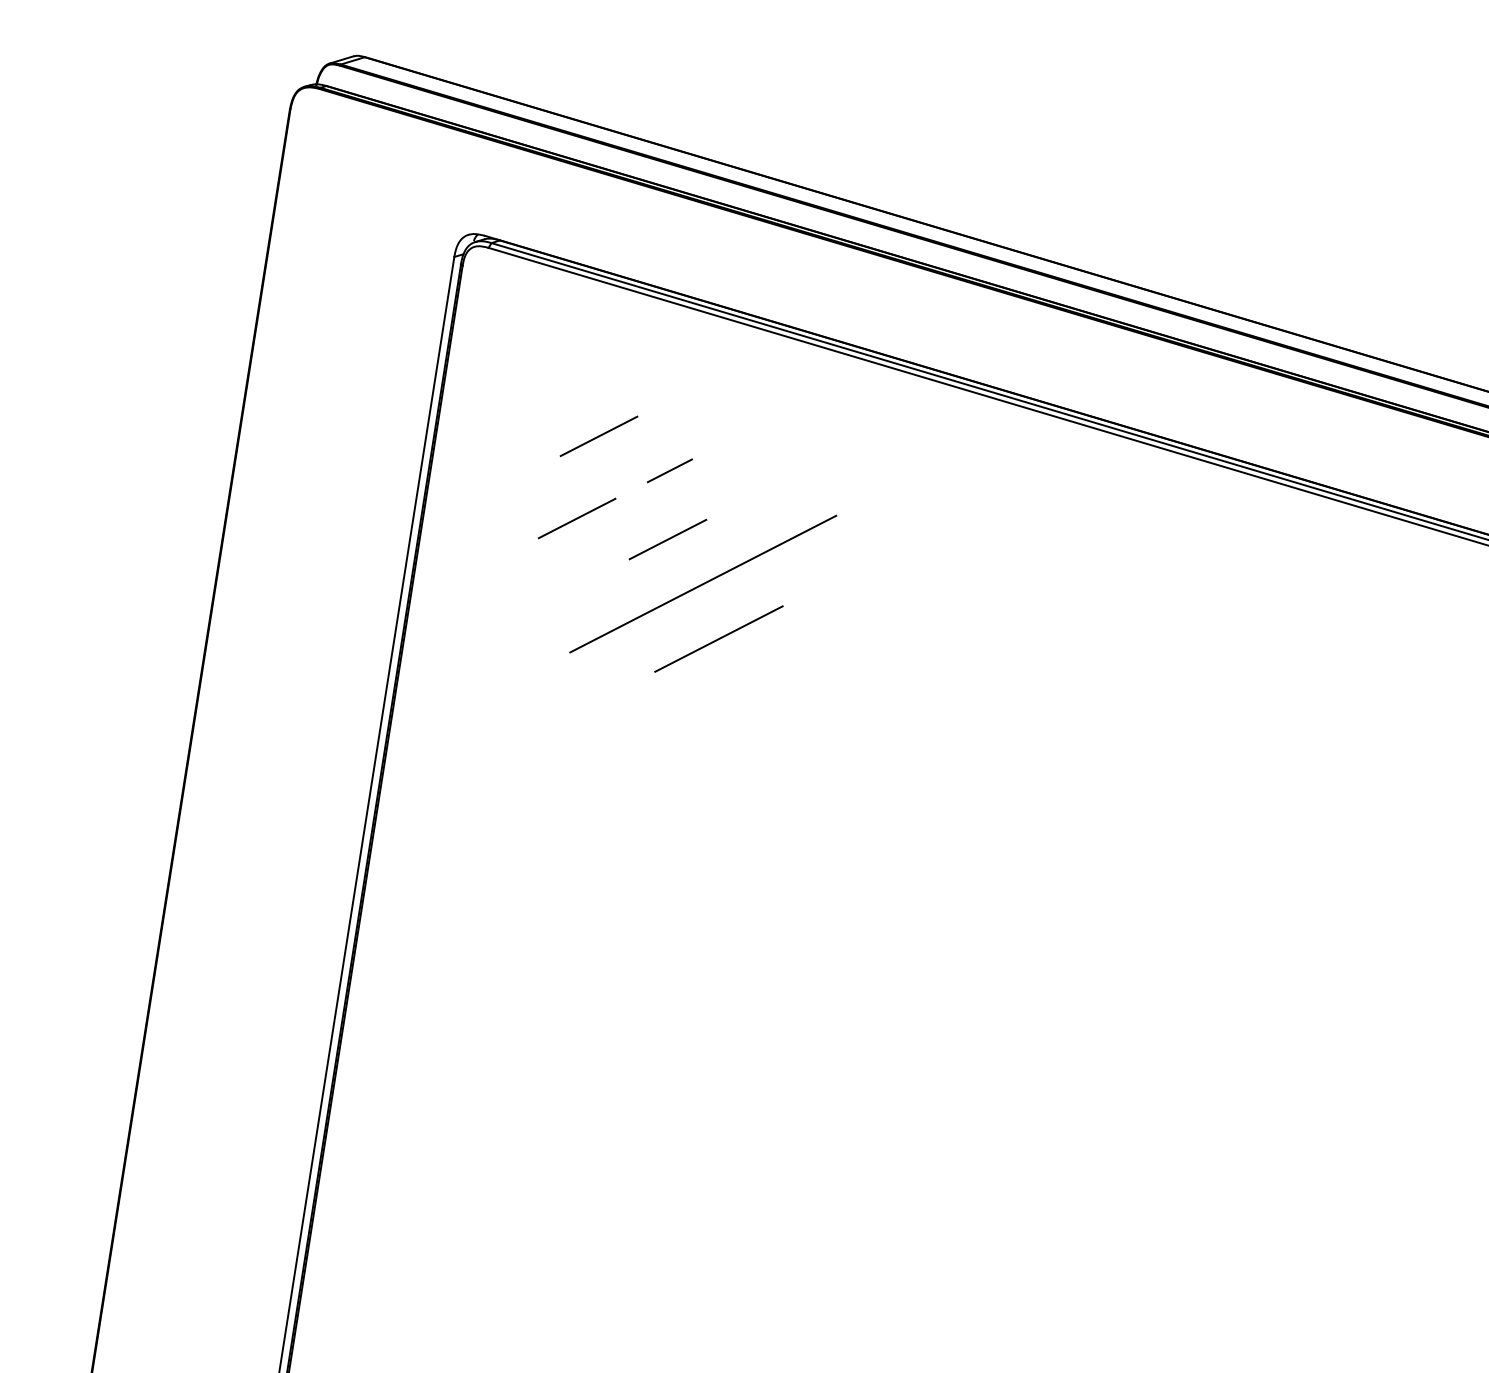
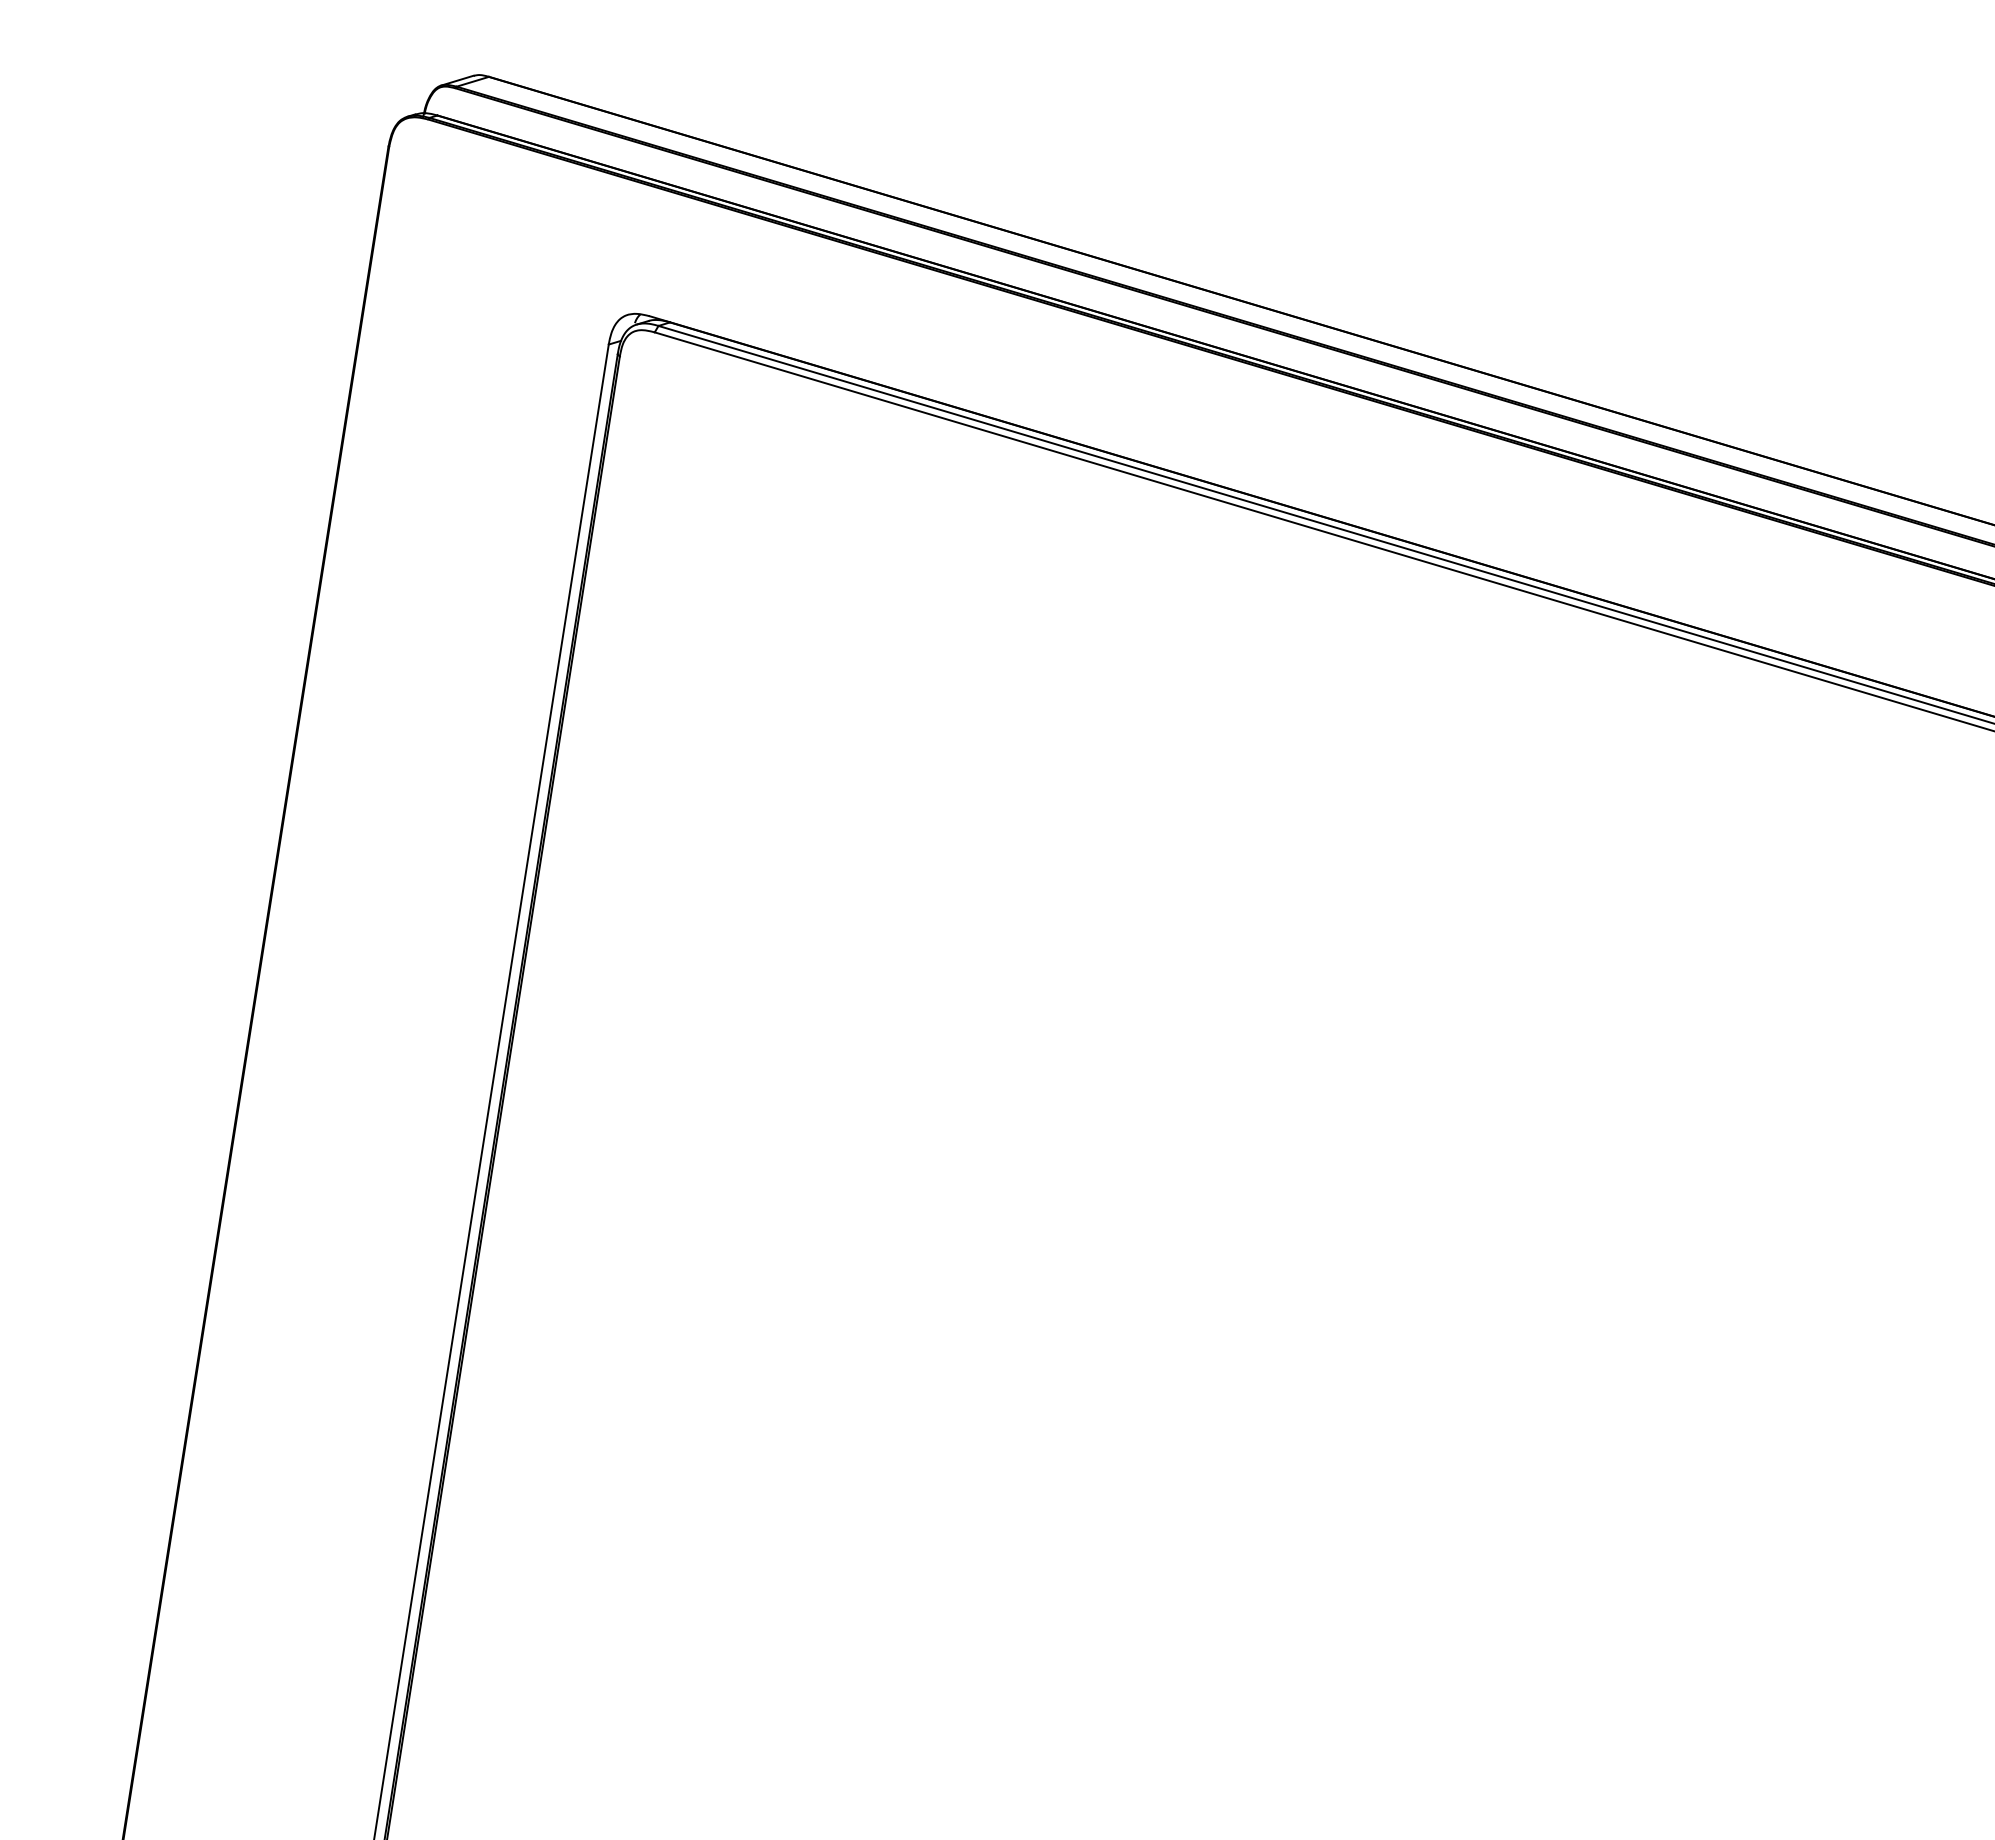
line: (598, 436) -> (802, 584), removed
line: (669, 470) -> (897, 630), removed
line: (577, 518) -> (773, 694), removed
line: (667, 539) -> (894, 722), removed
line: (703, 583) -> (942, 782), removed
line: (718, 639) -> (962, 856), removed

